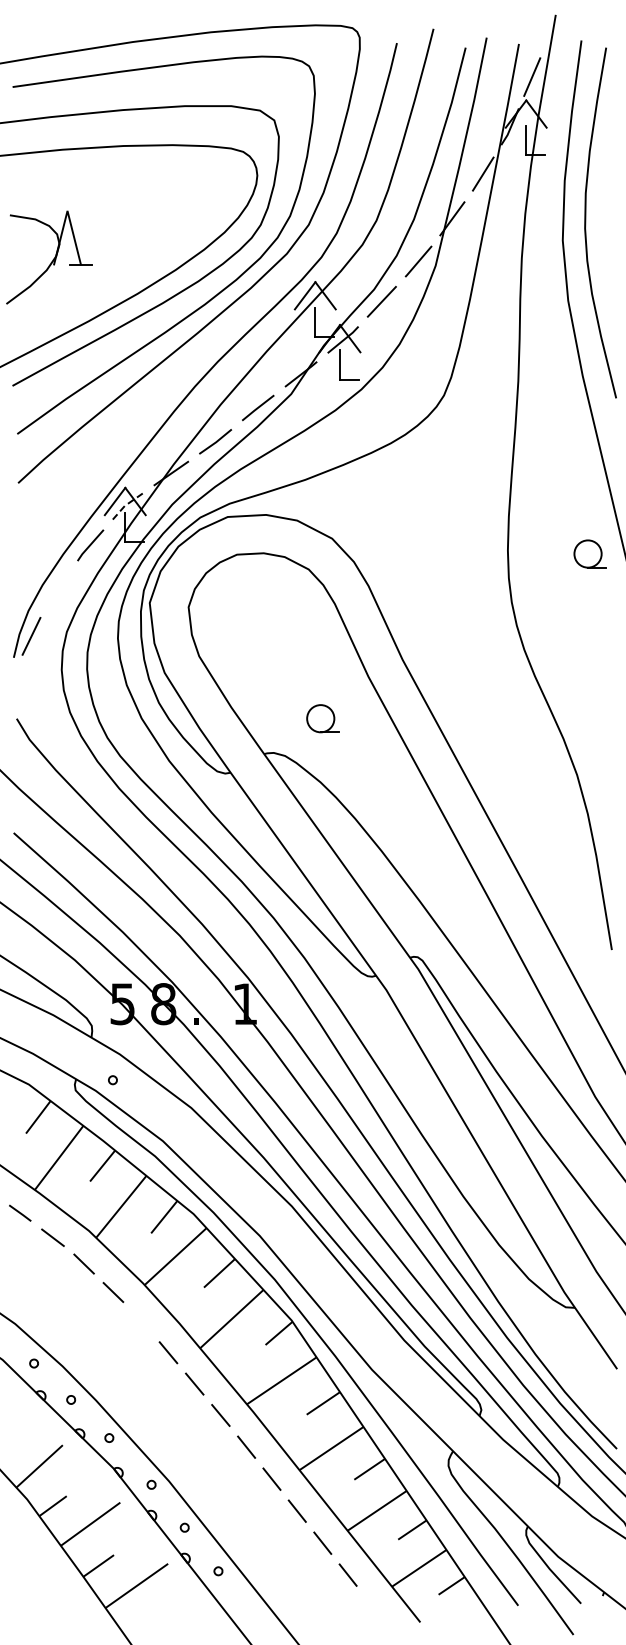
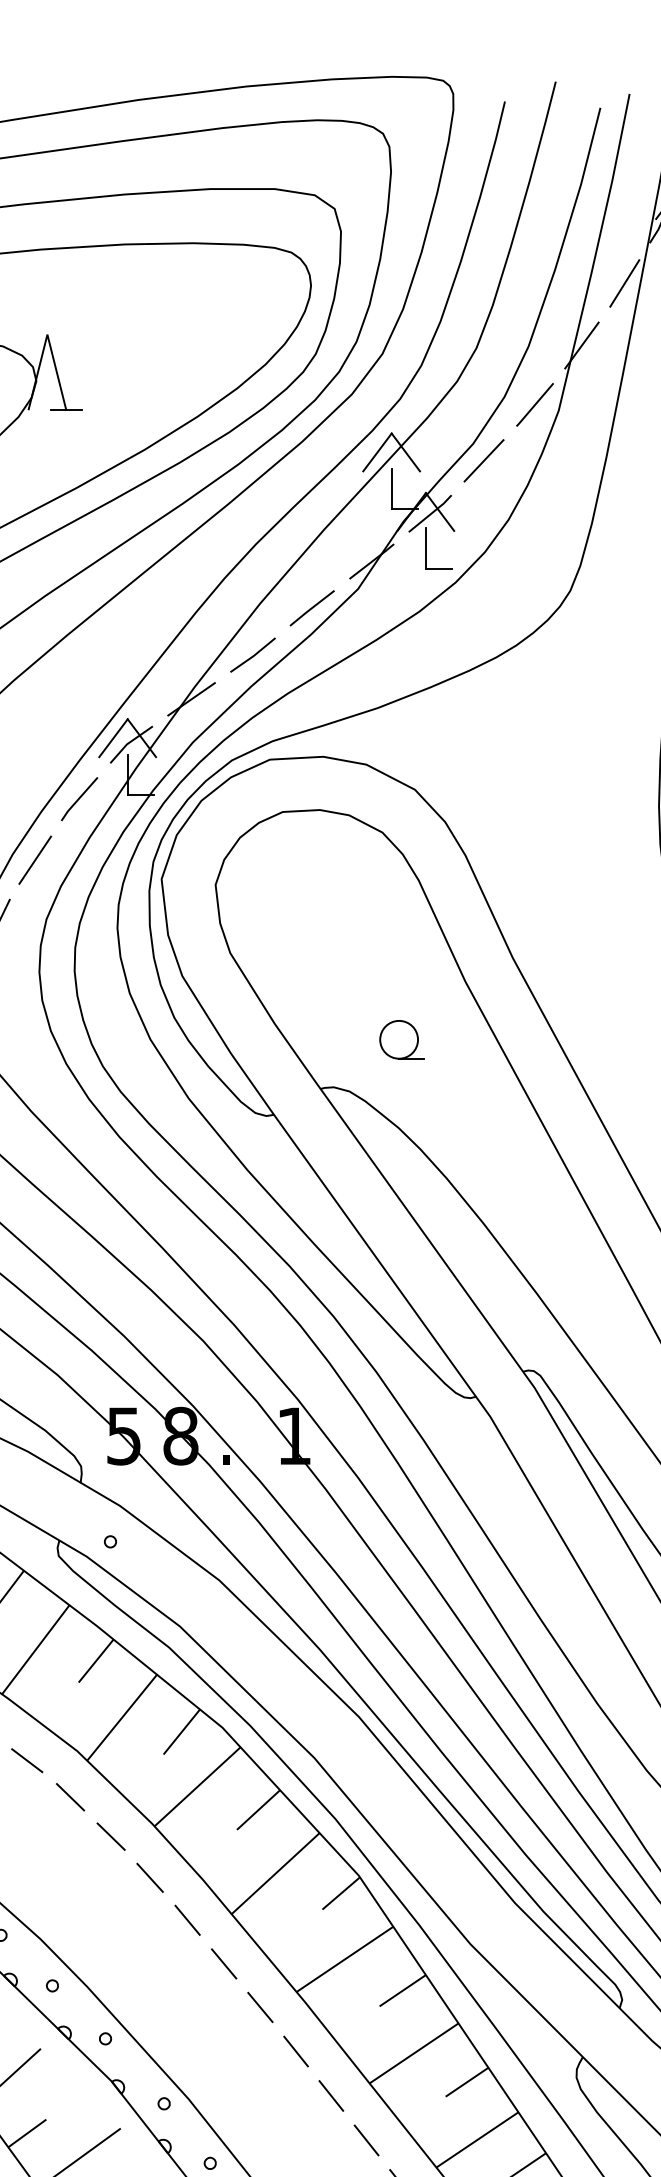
line: (126, 504) -> (129, 742), dashed -> solid
line: (58, 589) -> (34, 860), added
line: (141, 1322) -> (150, 1878), added

